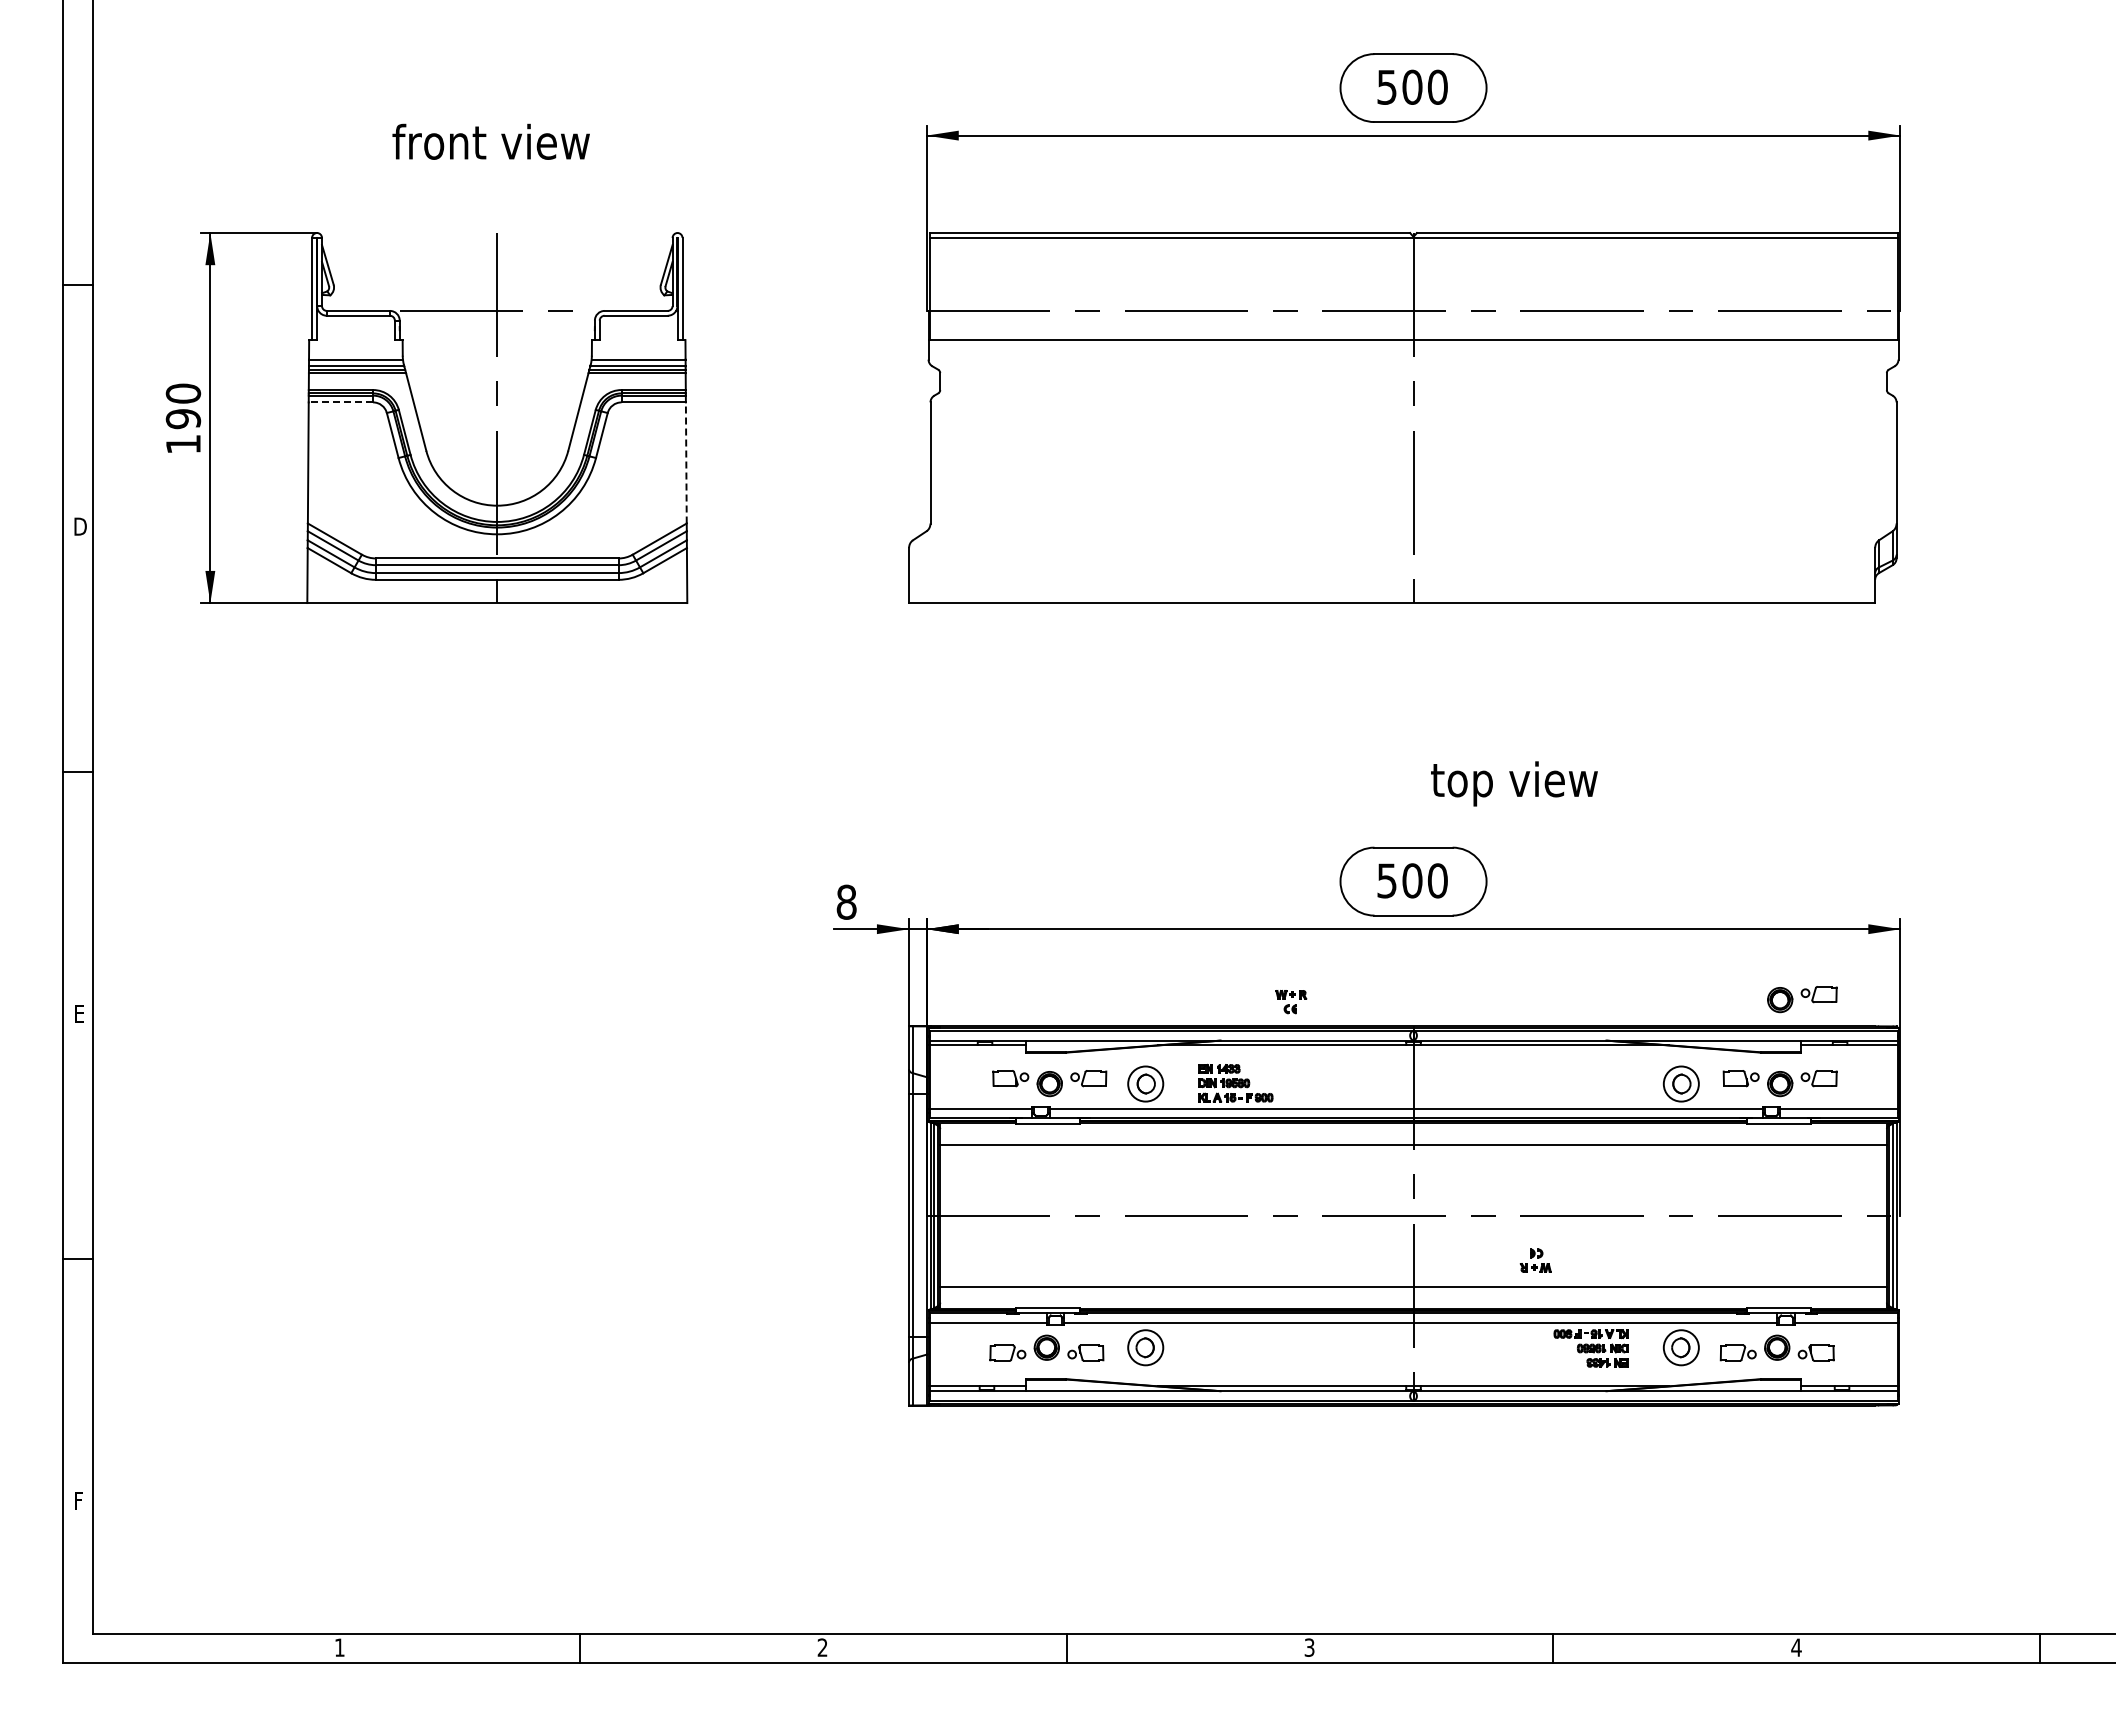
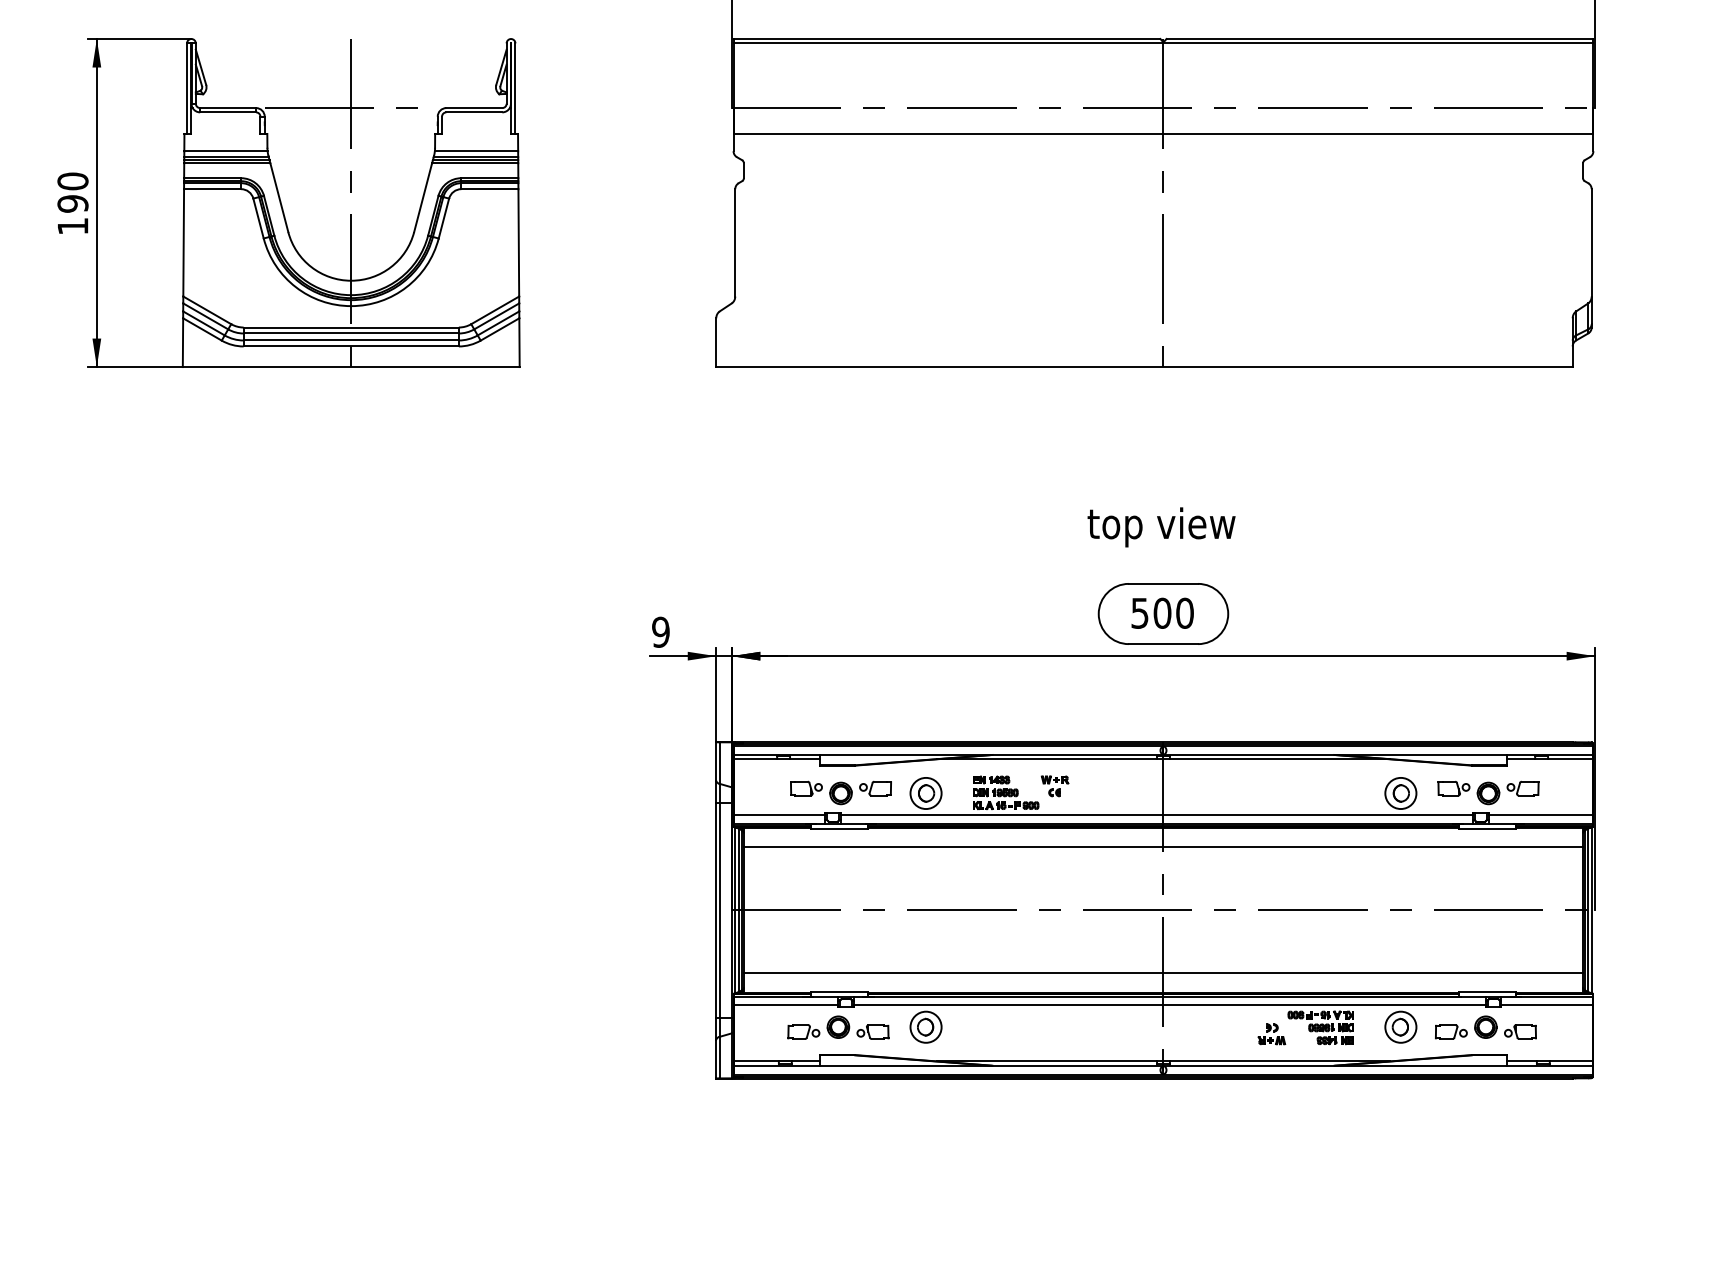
line: (340, 402) -> (212, 189), dashed -> solid
line: (686, 462) -> (518, 242), dashed -> solid
text: (1514, 783) -> (1161, 527), moved
text: (846, 901) -> (660, 631), 8 -> 9
part: (1802, 999) -> (1508, 718), removed
part: (1291, 1002) -> (1055, 786), moved
part: (1535, 1260) -> (1271, 1034), moved

